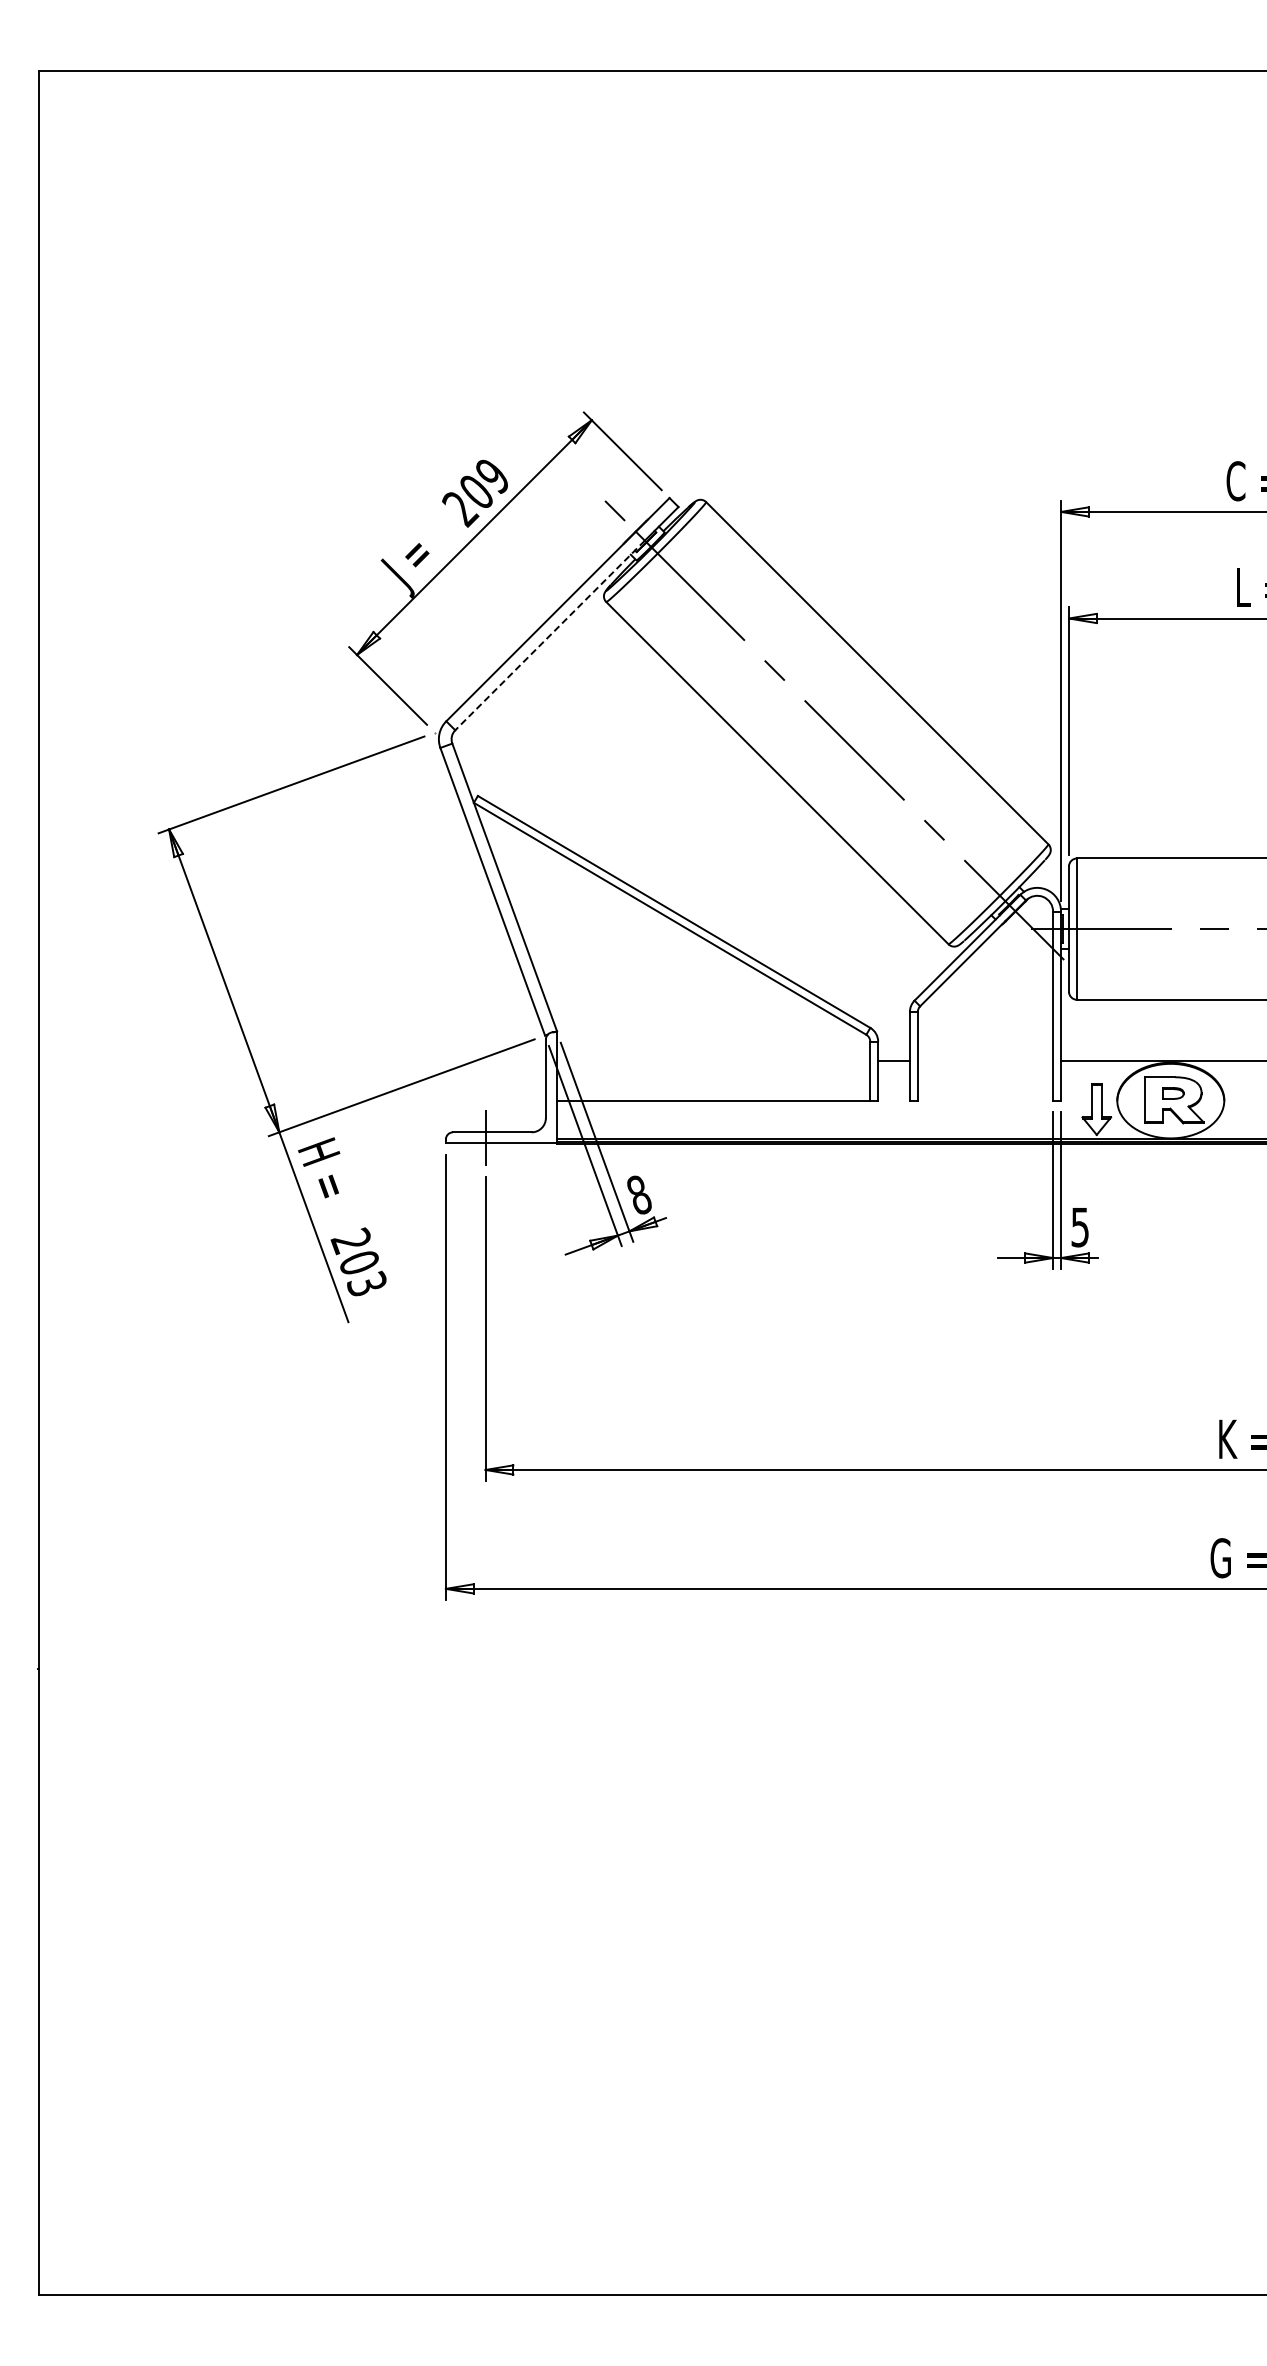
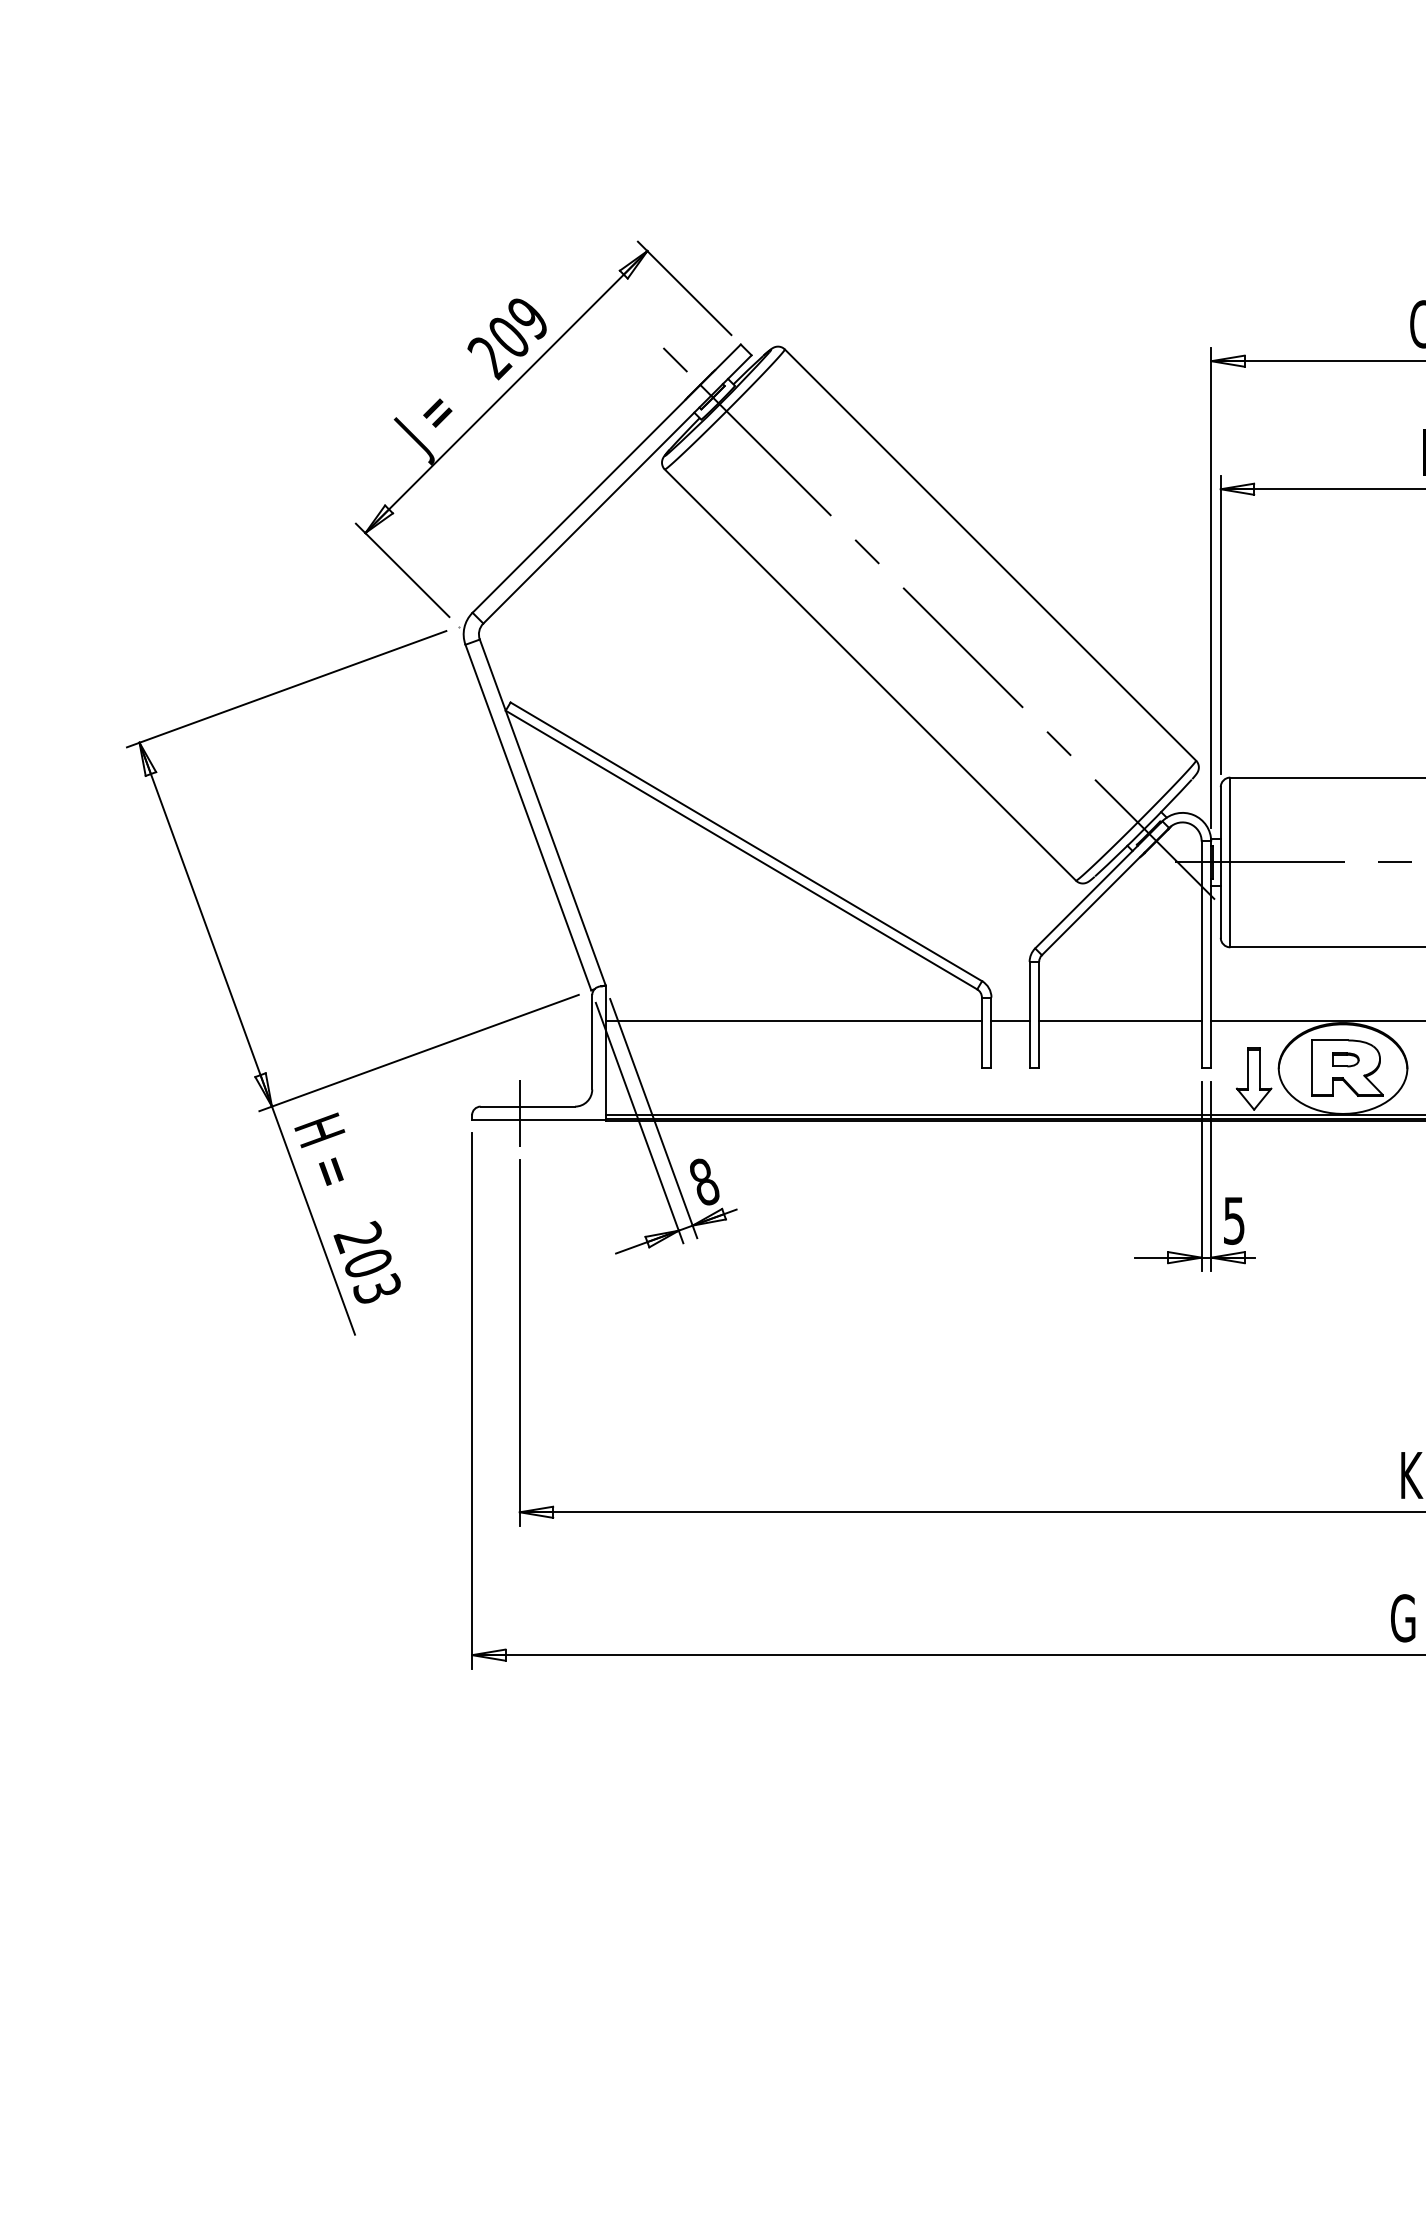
line: (549, 635) -> (596, 509), dashed -> solid
line: (985, 1060) -> (1120, 1020), added
line: (713, 1100) -> (793, 1020), moved

